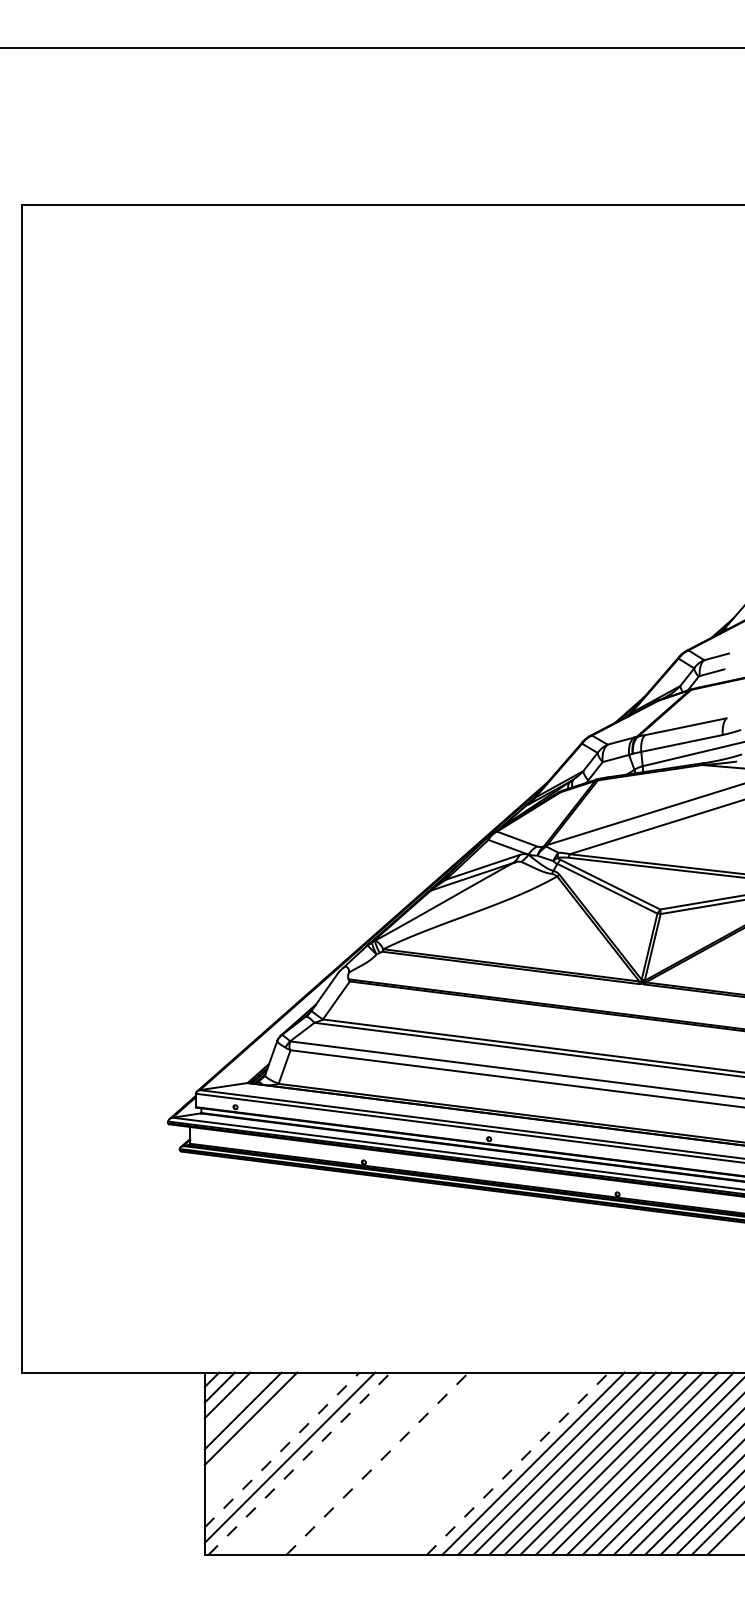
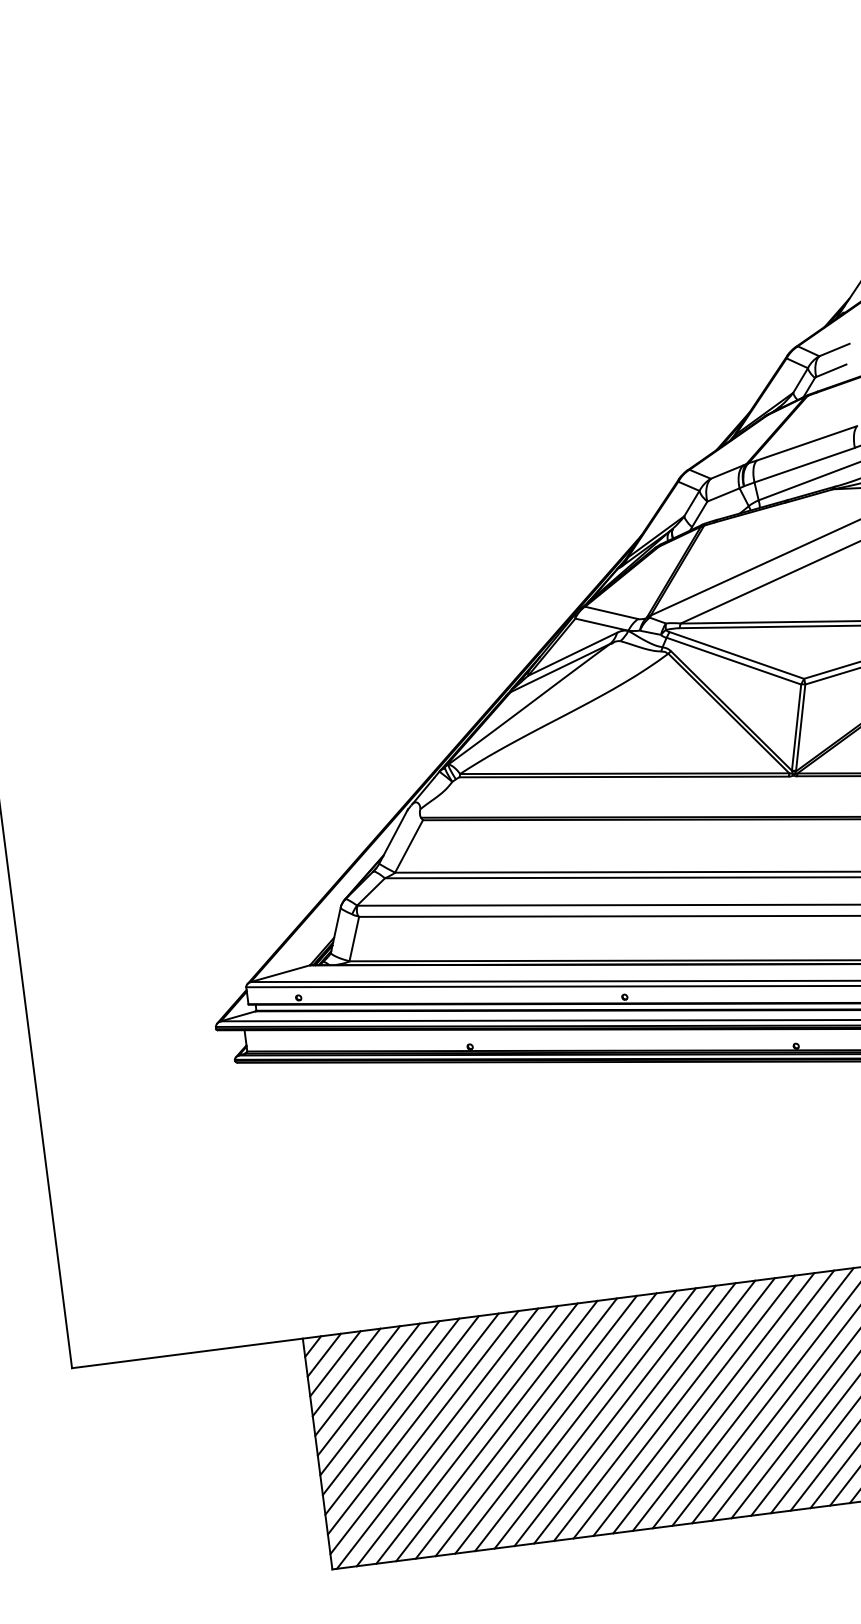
line: (235, 1402) -> (346, 1371), added
line: (258, 1426) -> (379, 1398), added
line: (266, 1434) -> (390, 1406), added
line: (273, 1441) -> (400, 1414), added
line: (282, 1449) -> (413, 1423), dashed -> solid
line: (299, 1463) -> (437, 1438), dashed -> solid
line: (315, 1463) -> (457, 1435), added
line: (330, 1463) -> (476, 1433), added
line: (346, 1463) -> (496, 1430), added
line: (361, 1463) -> (515, 1428), added
line: (377, 1463) -> (536, 1425), dashed -> solid
line: (392, 1463) -> (555, 1423), added
line: (408, 1463) -> (575, 1420), added
line: (424, 1463) -> (595, 1418), added
line: (439, 1463) -> (614, 1415), added
line: (455, 1463) -> (634, 1413), added
line: (470, 1463) -> (653, 1410), added
line: (486, 1463) -> (674, 1408), added
line: (502, 1463) -> (694, 1405), added
line: (517, 1463) -> (713, 1402), dashed -> solid

